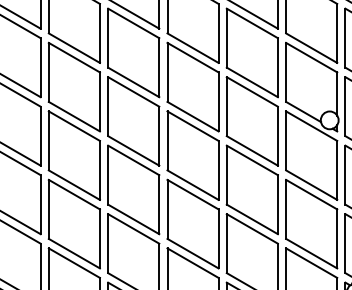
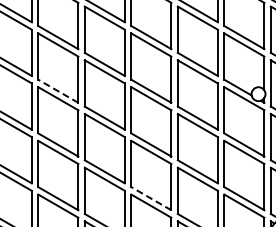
line: (73, 116) -> (57, 91), solid -> dashed
line: (191, 253) -> (150, 198), solid -> dashed

